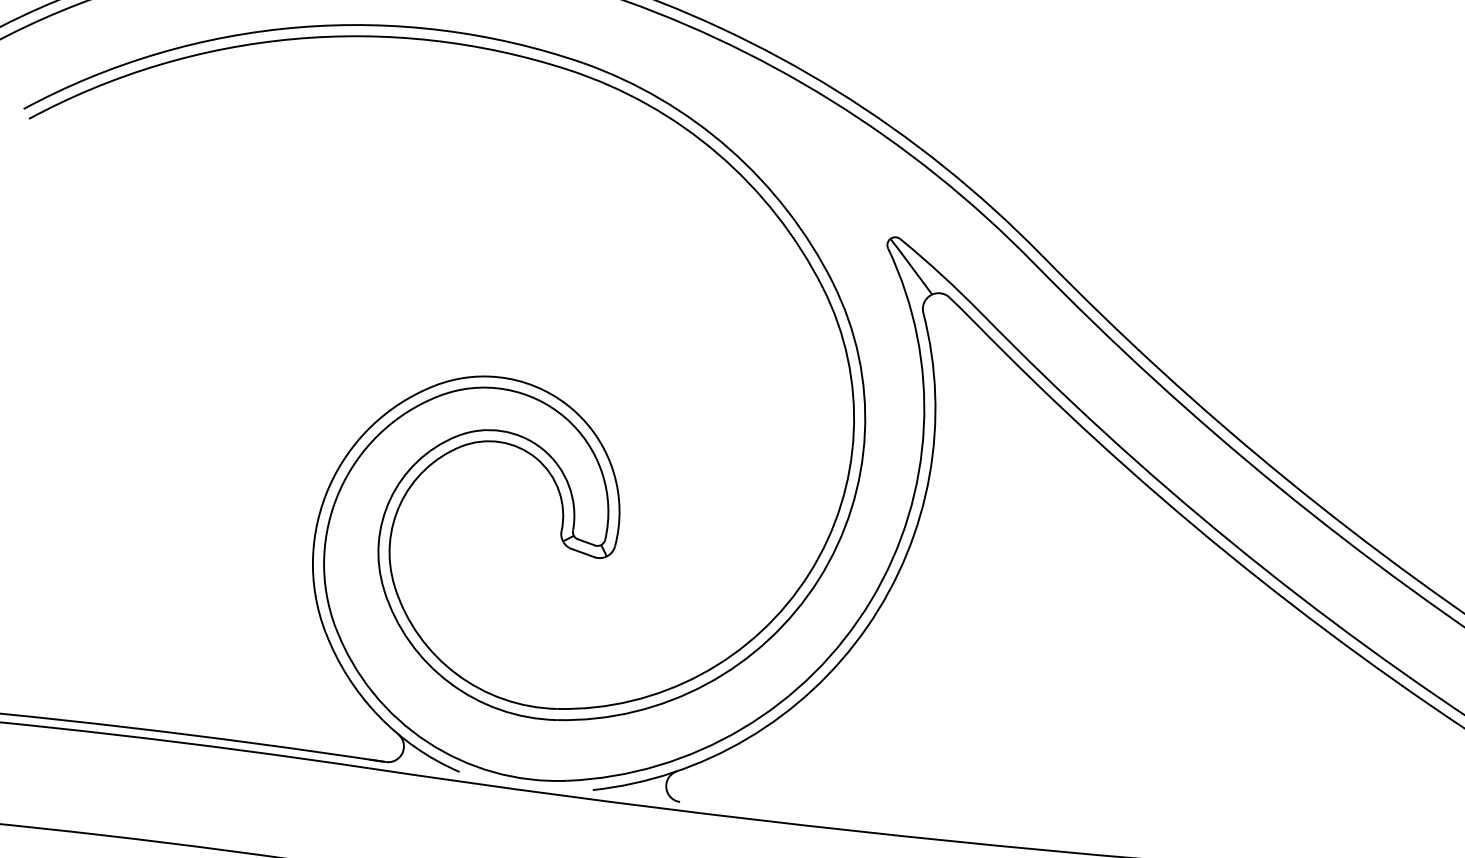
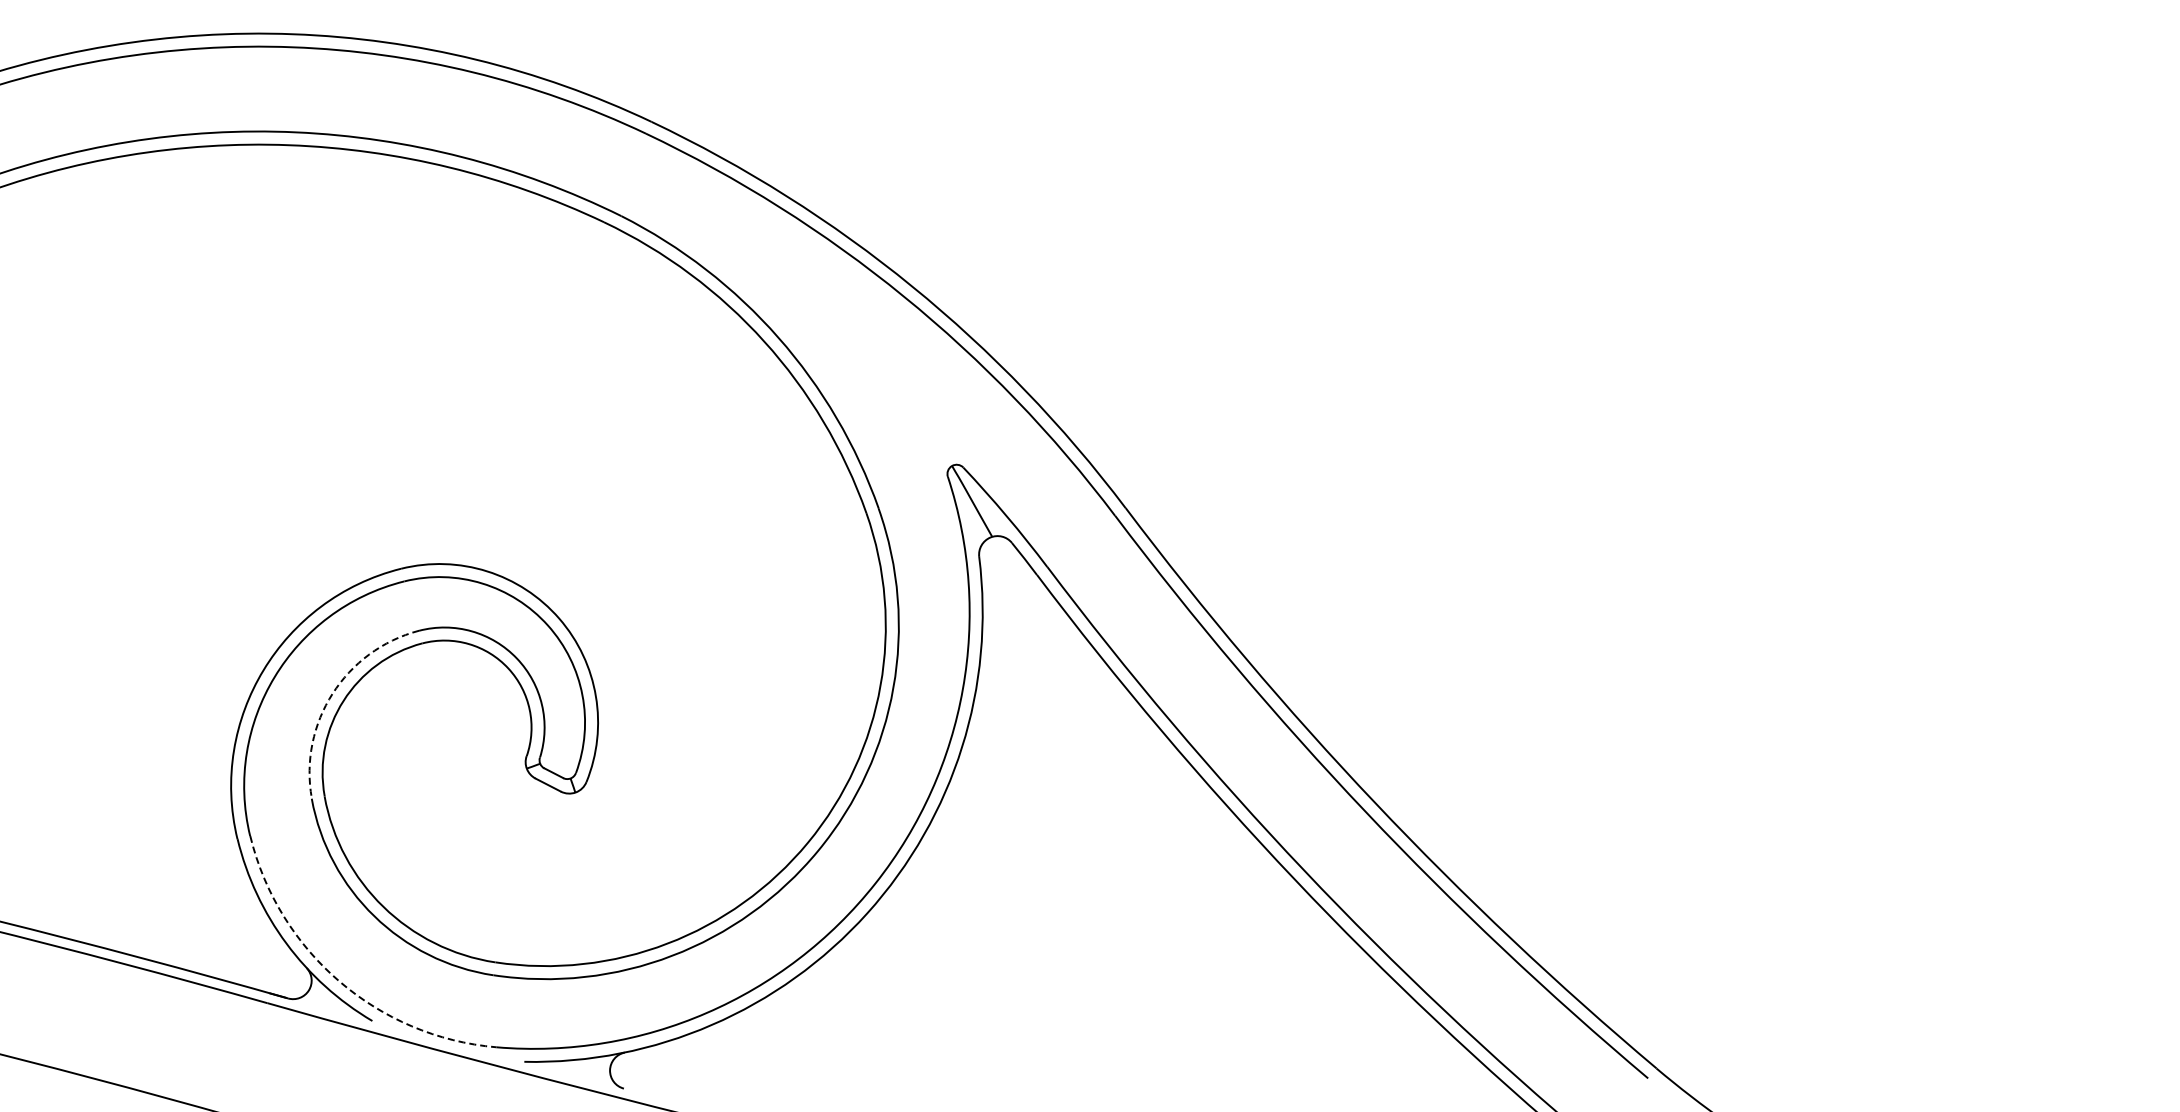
arc: (390, 498) -> (332, 693), solid -> dashed
arc: (427, 742) -> (339, 981), solid -> dashed

